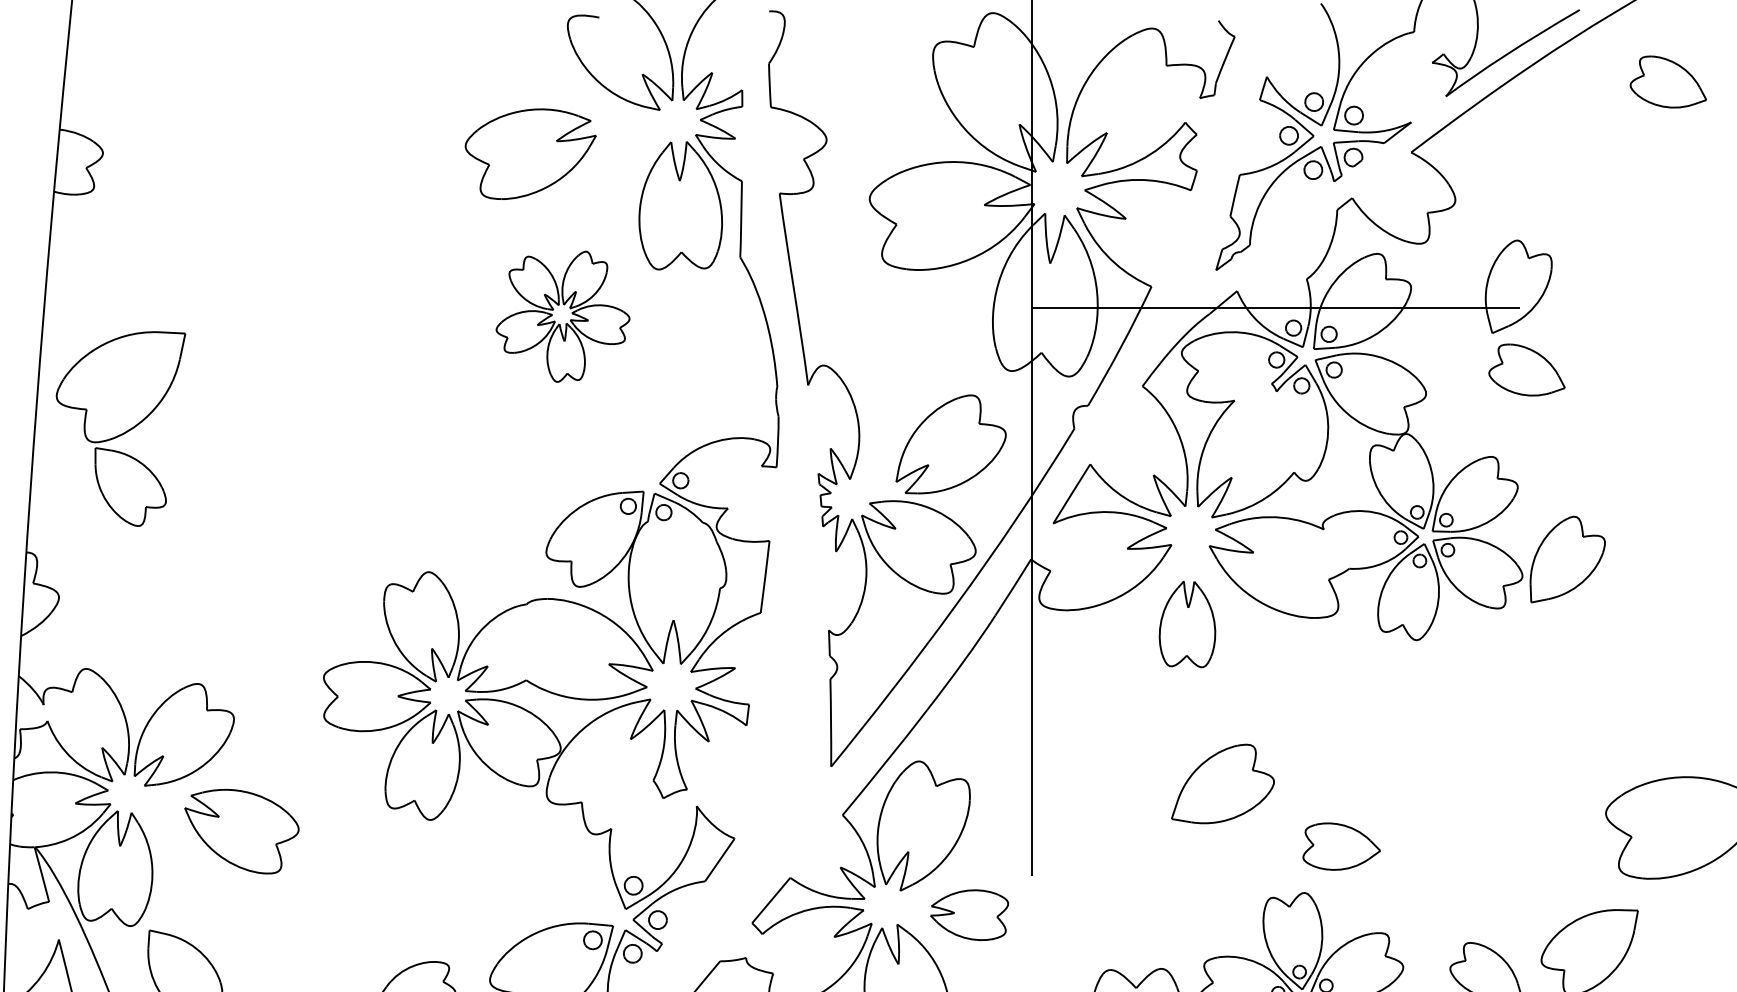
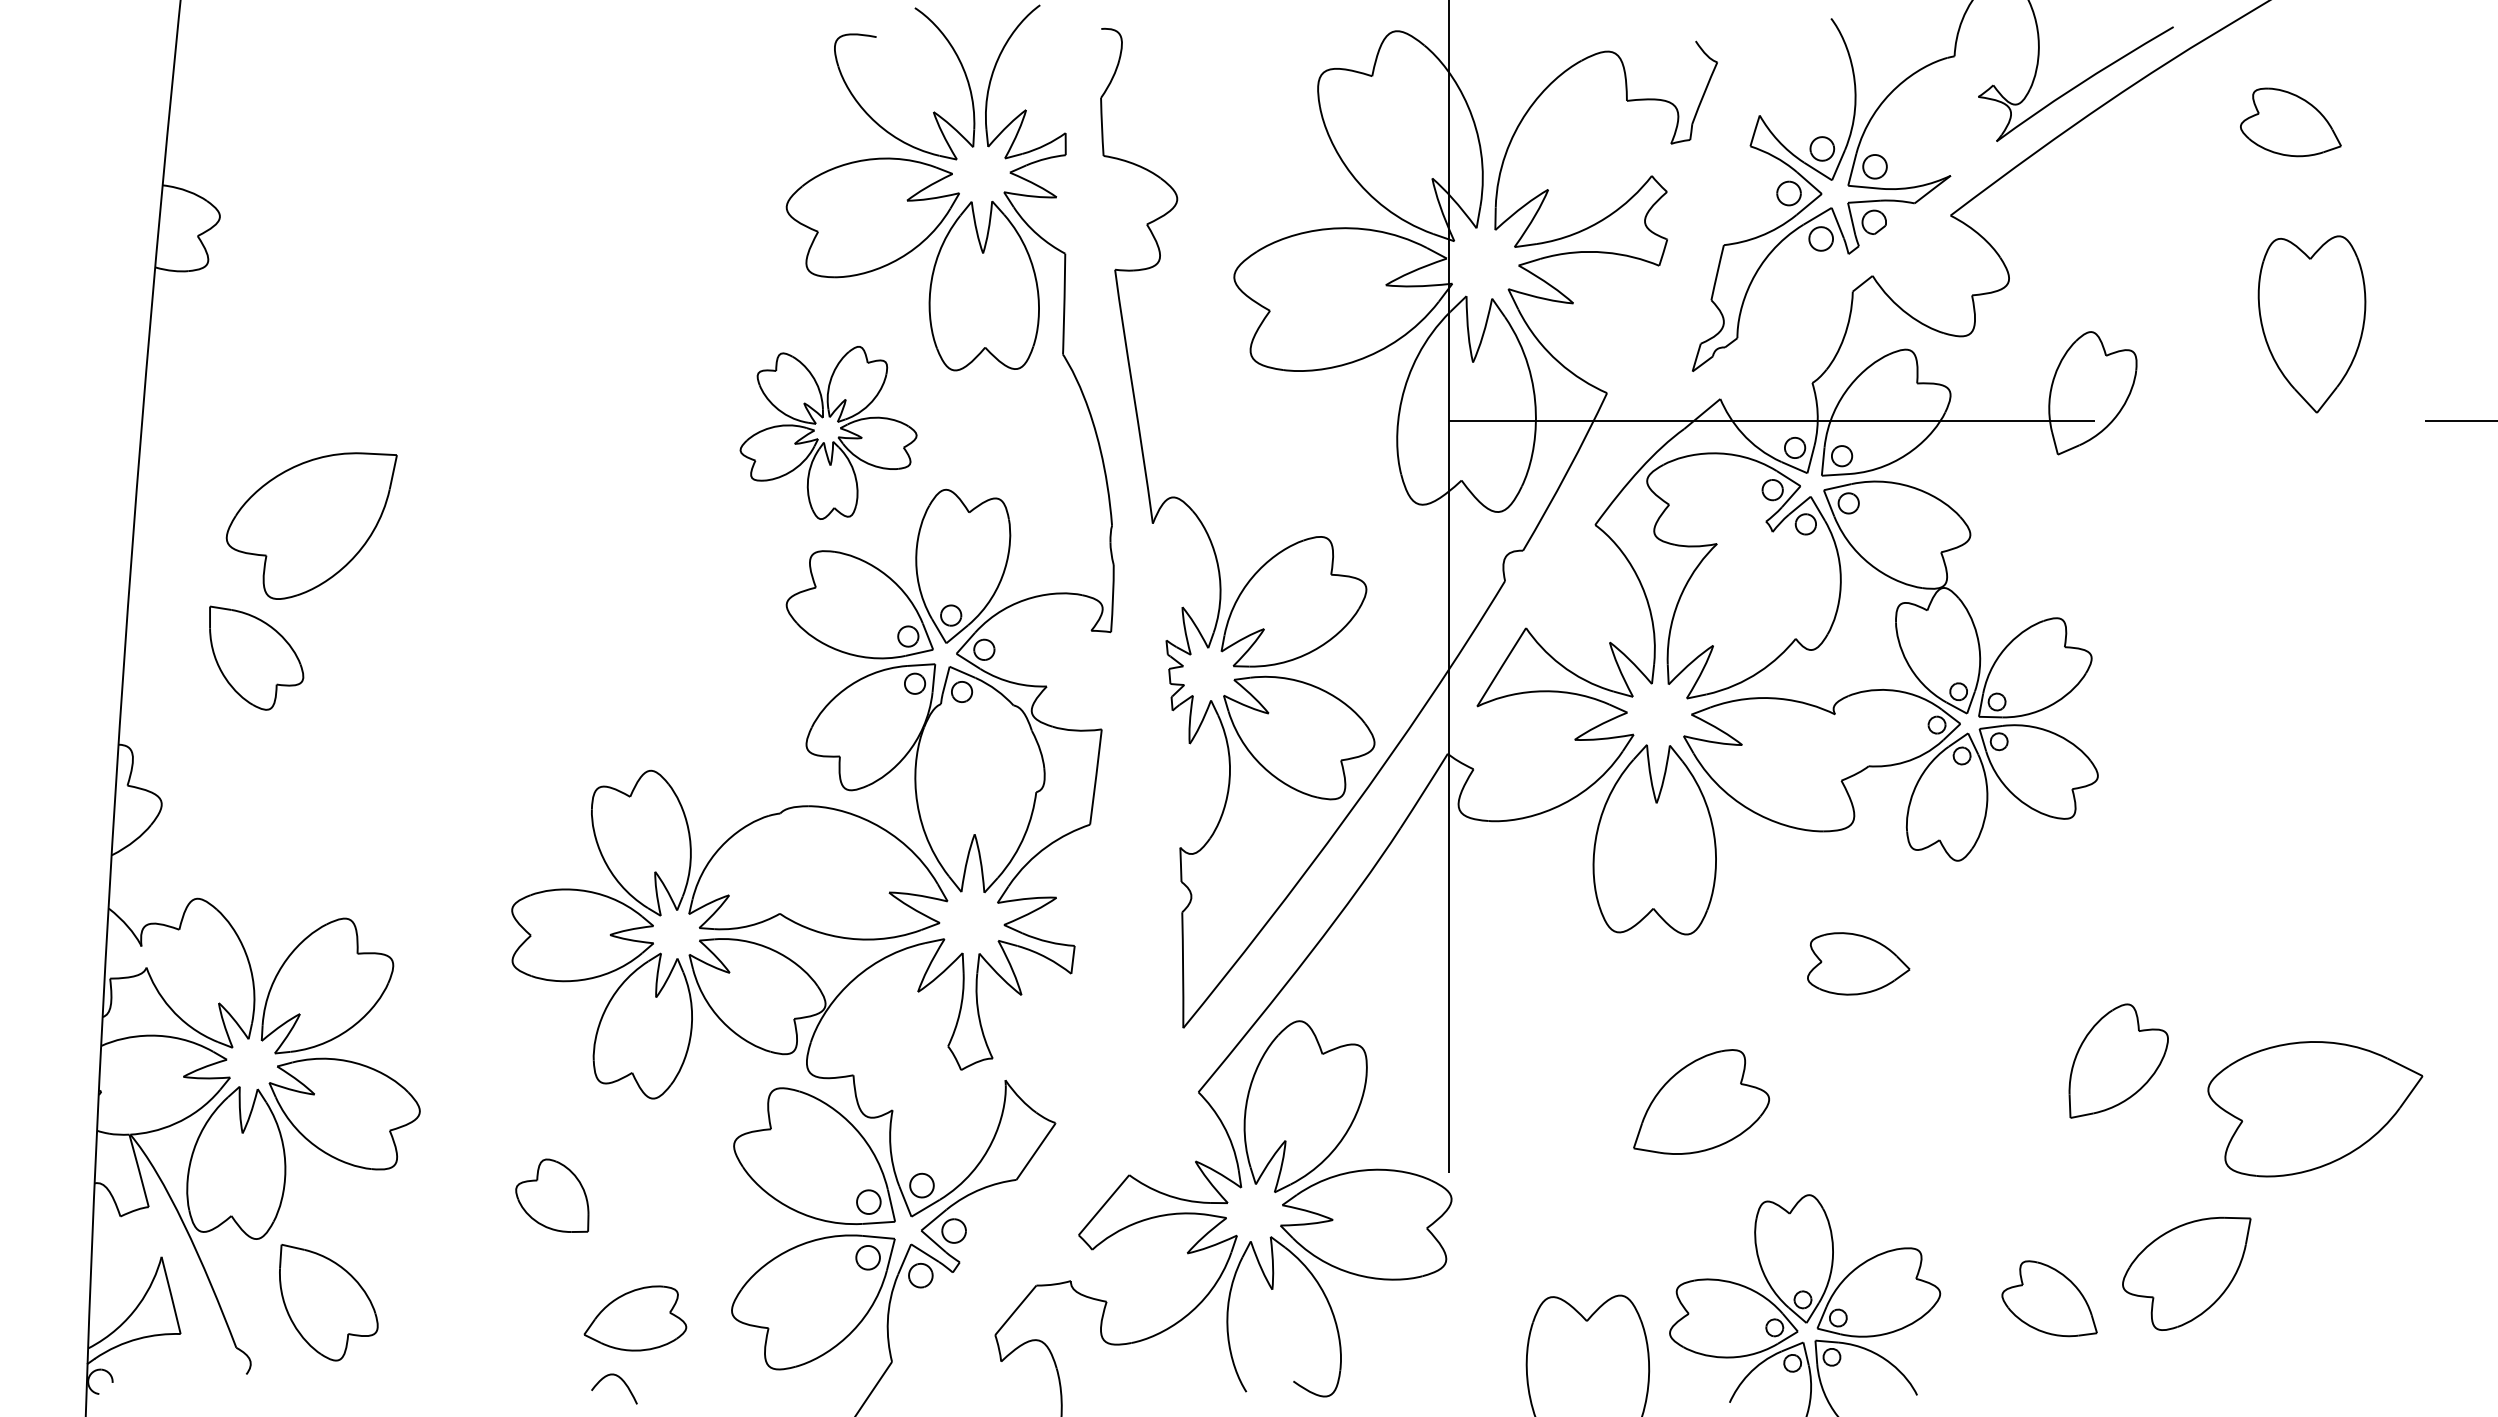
part: (530, 153) -> (872, 217), moved
part: (1683, 234) -> (2311, 324), added
part: (1526, 370) -> (2103, 503), removed
part: (120, 386) -> (311, 525), moved
part: (611, 427) -> (892, 579), added
part: (950, 444) -> (1293, 601), moved
part: (1567, 559) -> (2118, 1060), moved
part: (1187, 624) -> (1654, 839), size x1.67
part: (1222, 783) -> (1701, 1101), moved
part: (241, 831) -> (344, 1113), moved
part: (1341, 846) -> (1858, 963), moved
part: (552, 862) -> (814, 1155), added
part: (354, 893) -> (552, 1195), added
part: (969, 915) -> (1366, 1224), size x1.67

